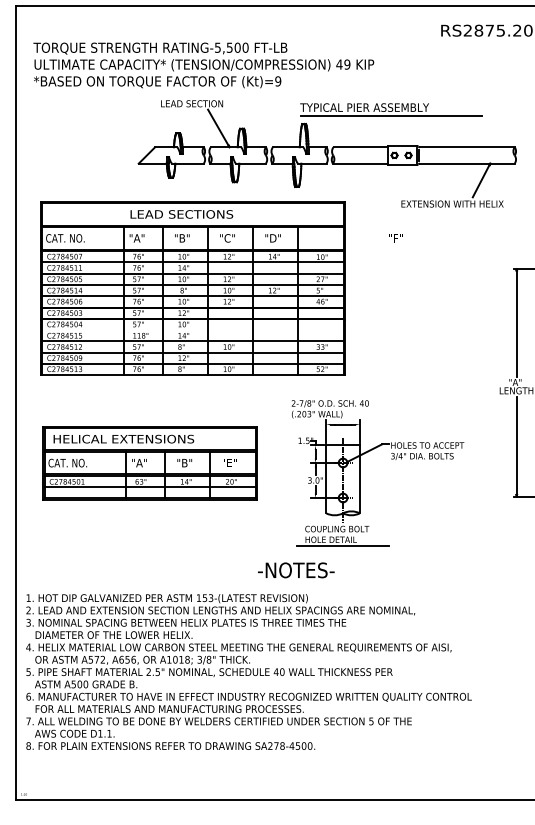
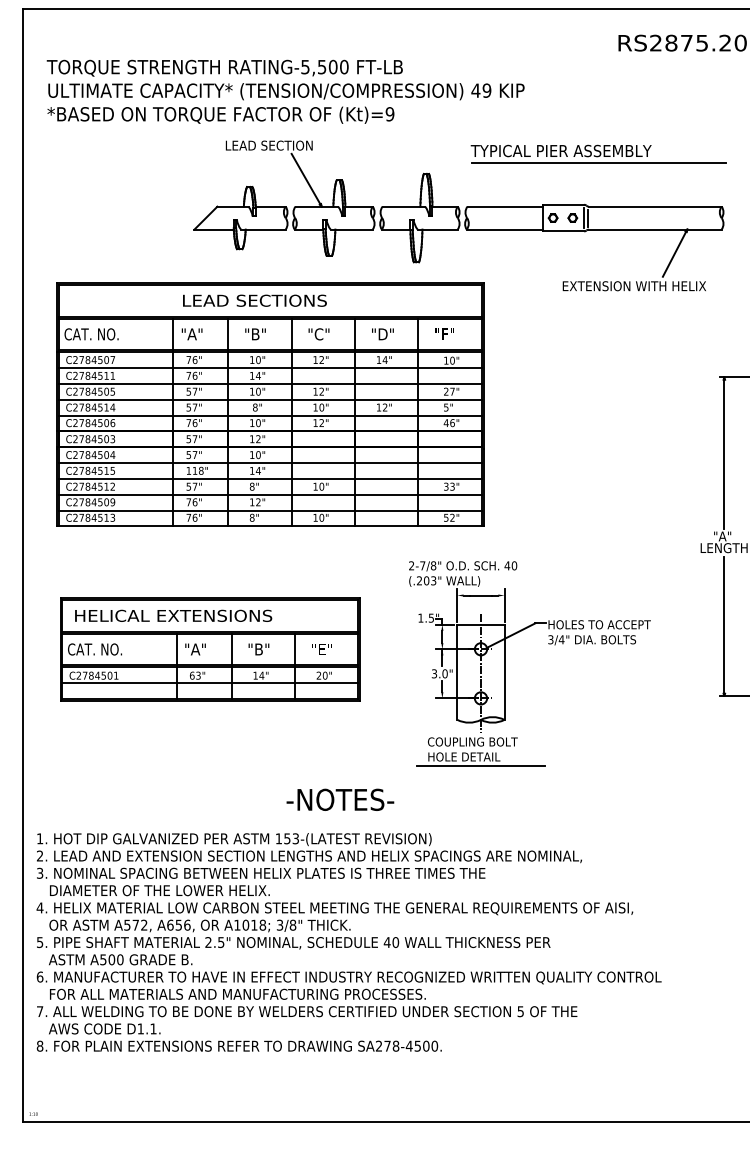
part: (391, 109) -> (598, 153), moved
text: (395, 237) -> (444, 333), moved
line: (192, 330) -> (270, 463), added
text: (296, 570) -> (340, 799), moved

